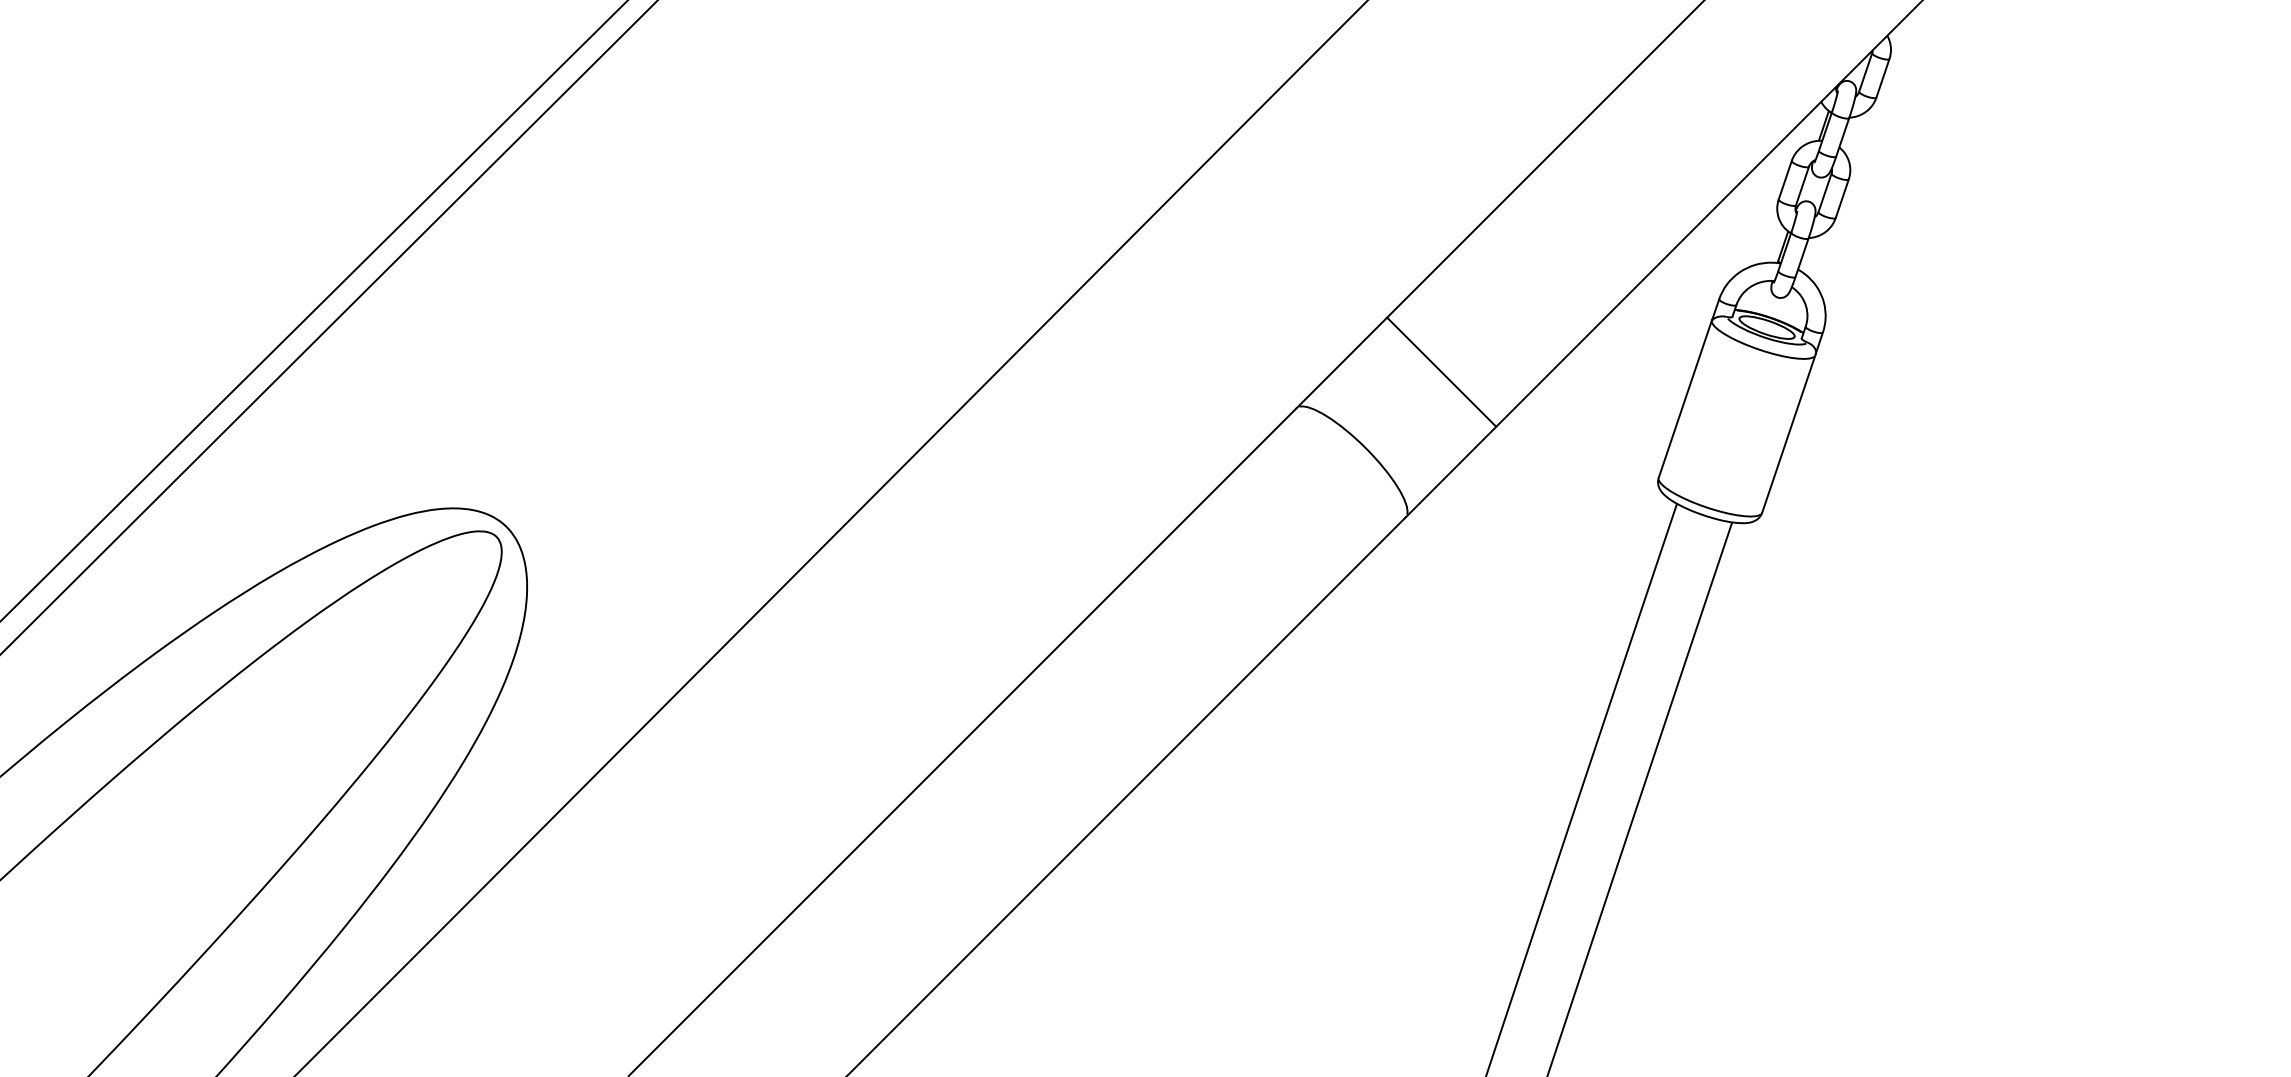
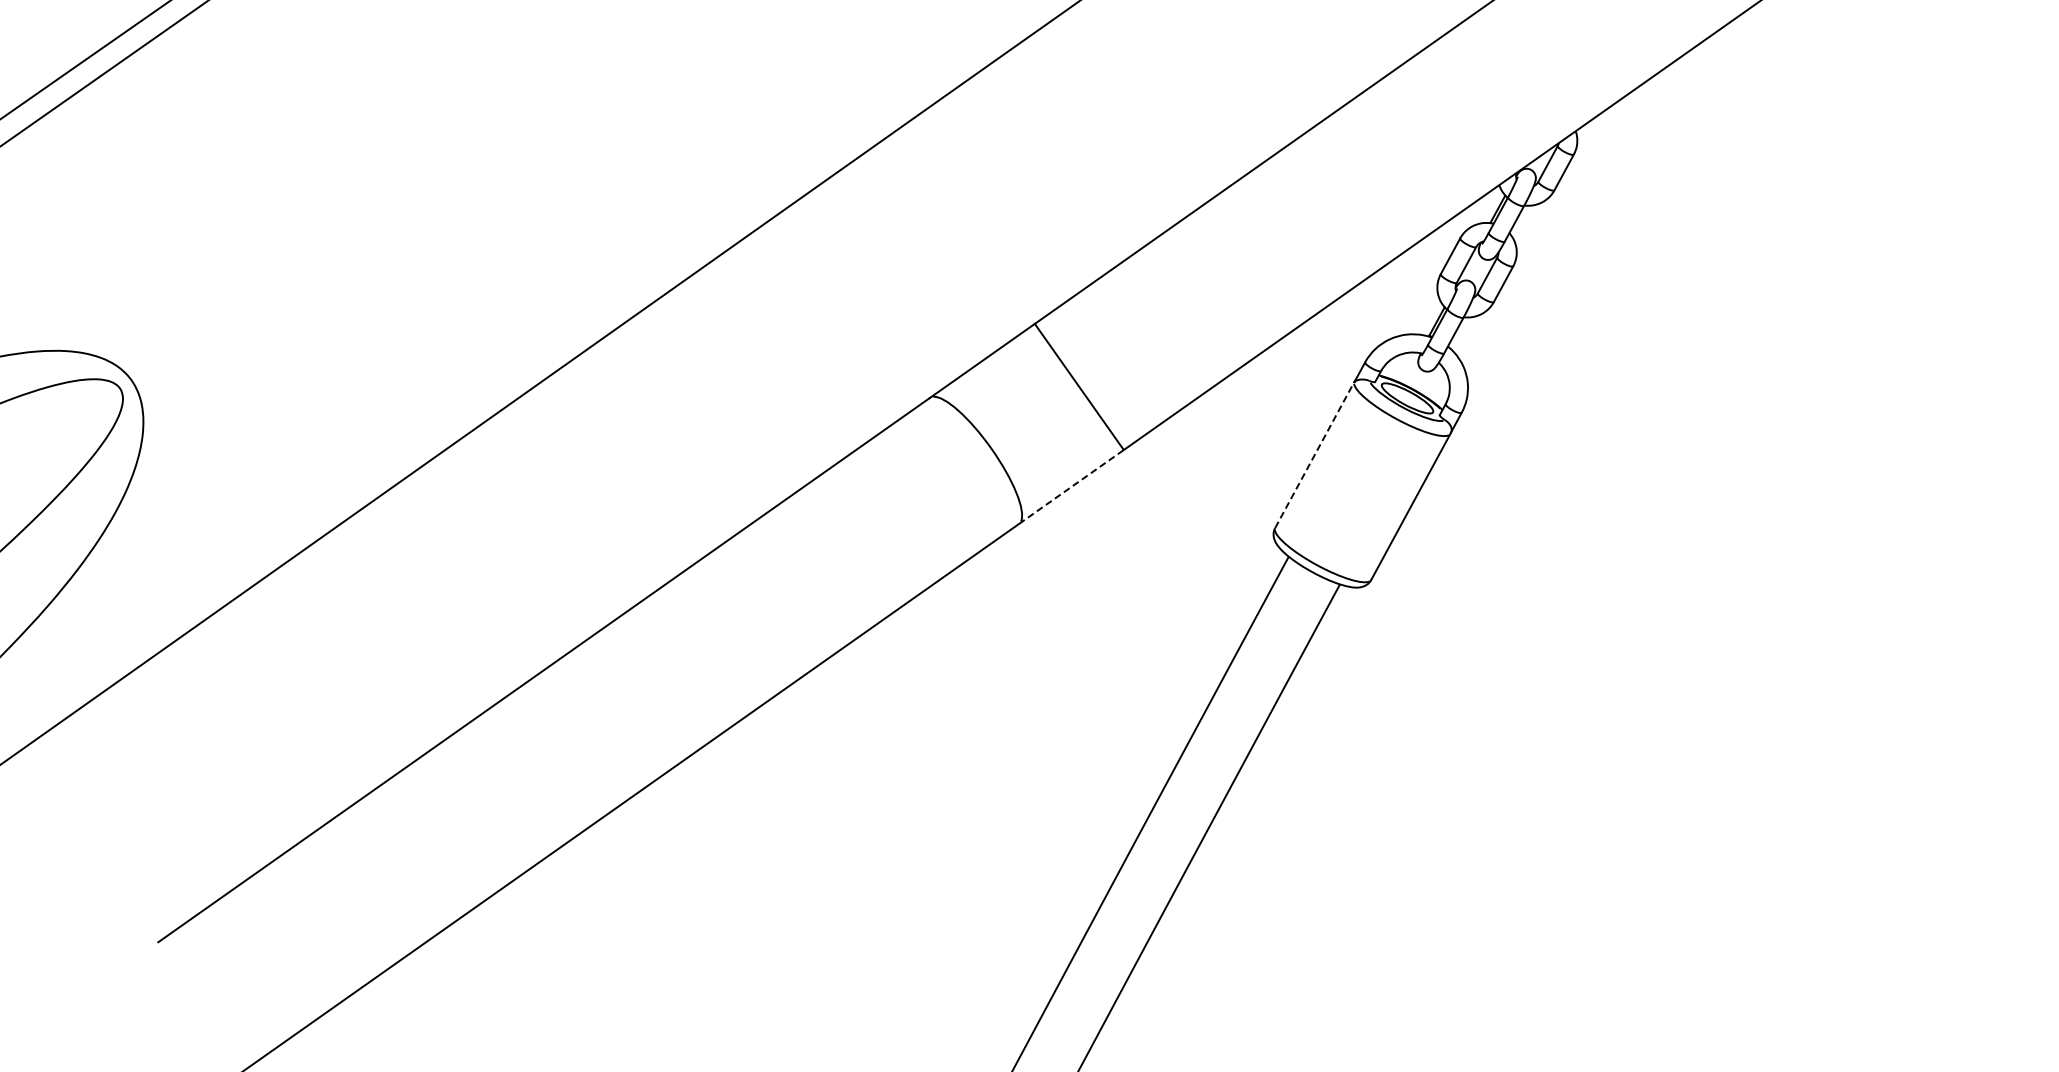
line: (1685, 398) -> (1315, 454), solid -> dashed
line: (1451, 471) -> (1072, 486), solid -> dashed

